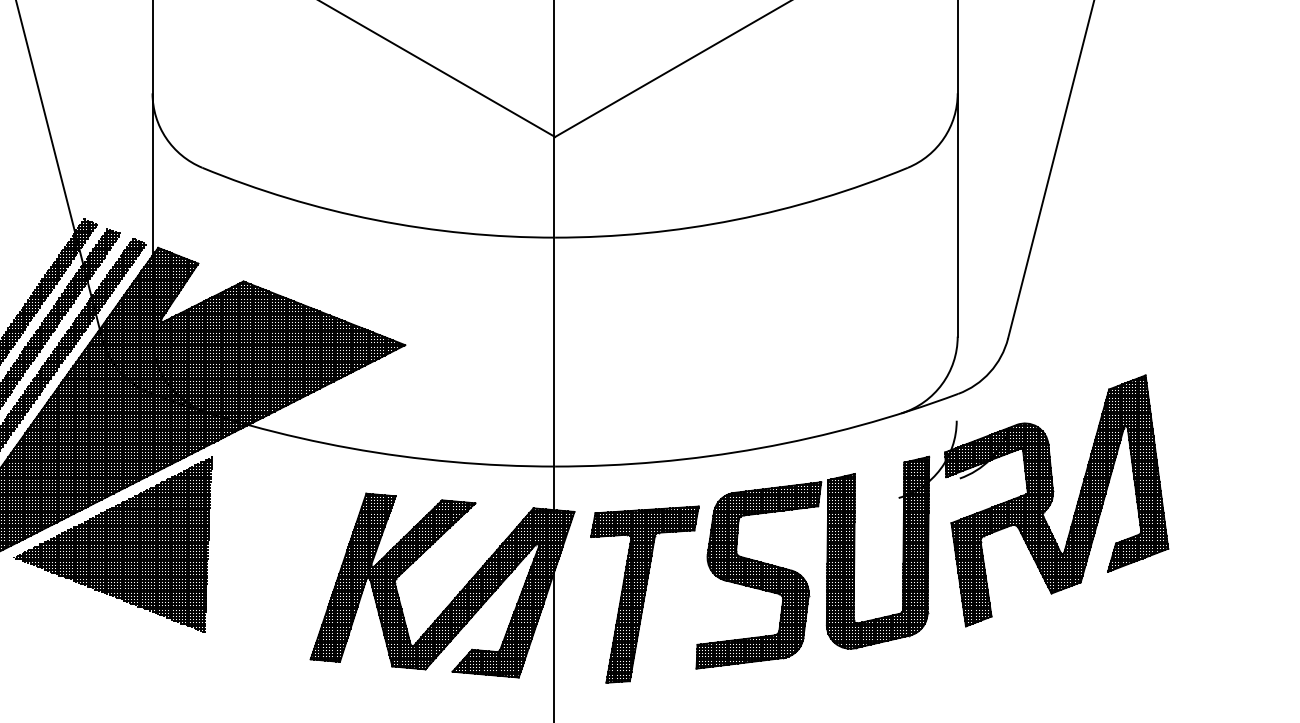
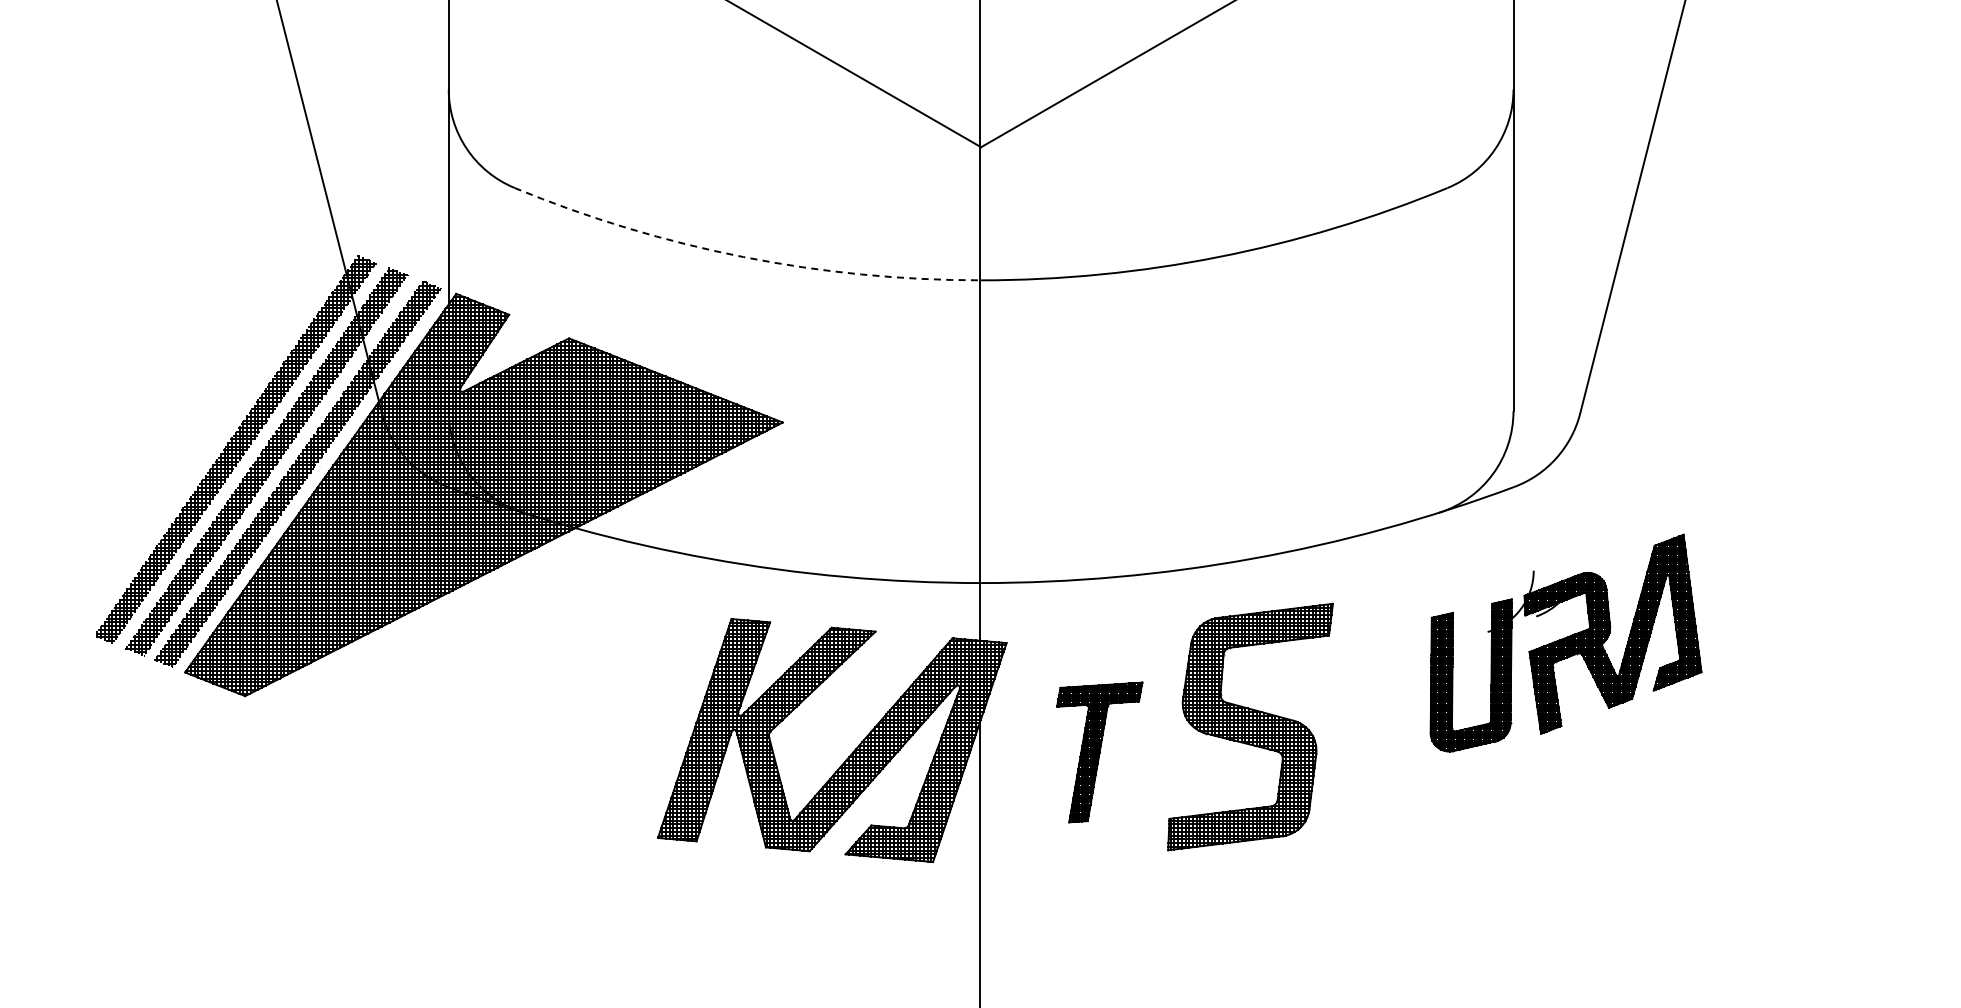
arc: (375, 220) -> (743, 257), solid -> dashed
part: (997, 511) -> (1565, 642), size x0.6
part: (113, 544) -> (396, 685), removed
part: (644, 594) -> (1099, 752), size x0.6

